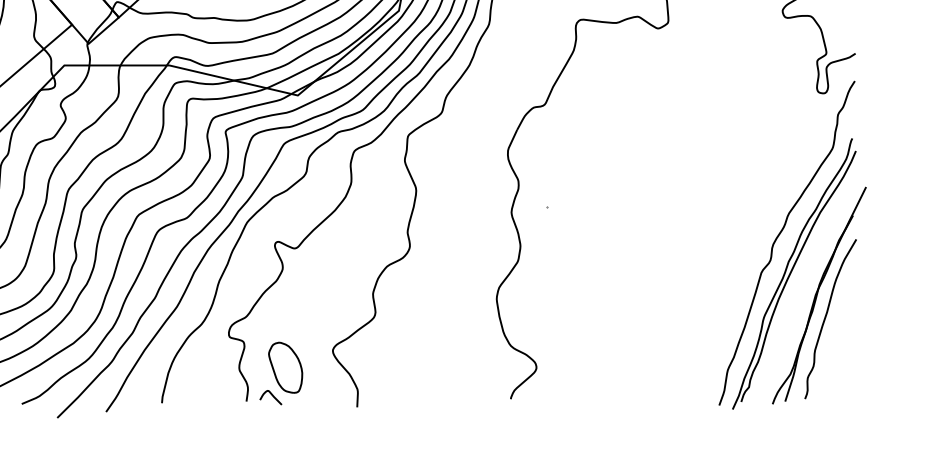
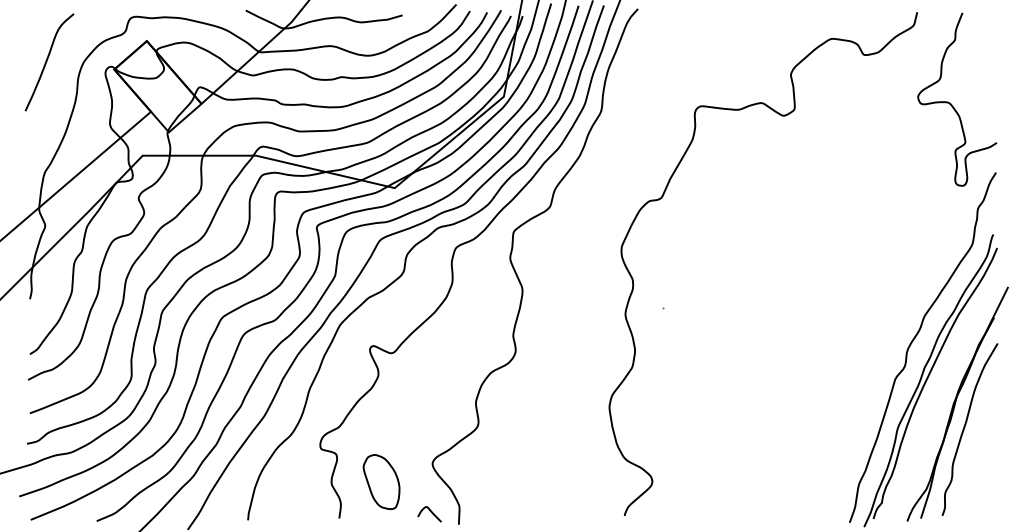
curve: (271, 395) -> (430, 512), moved

